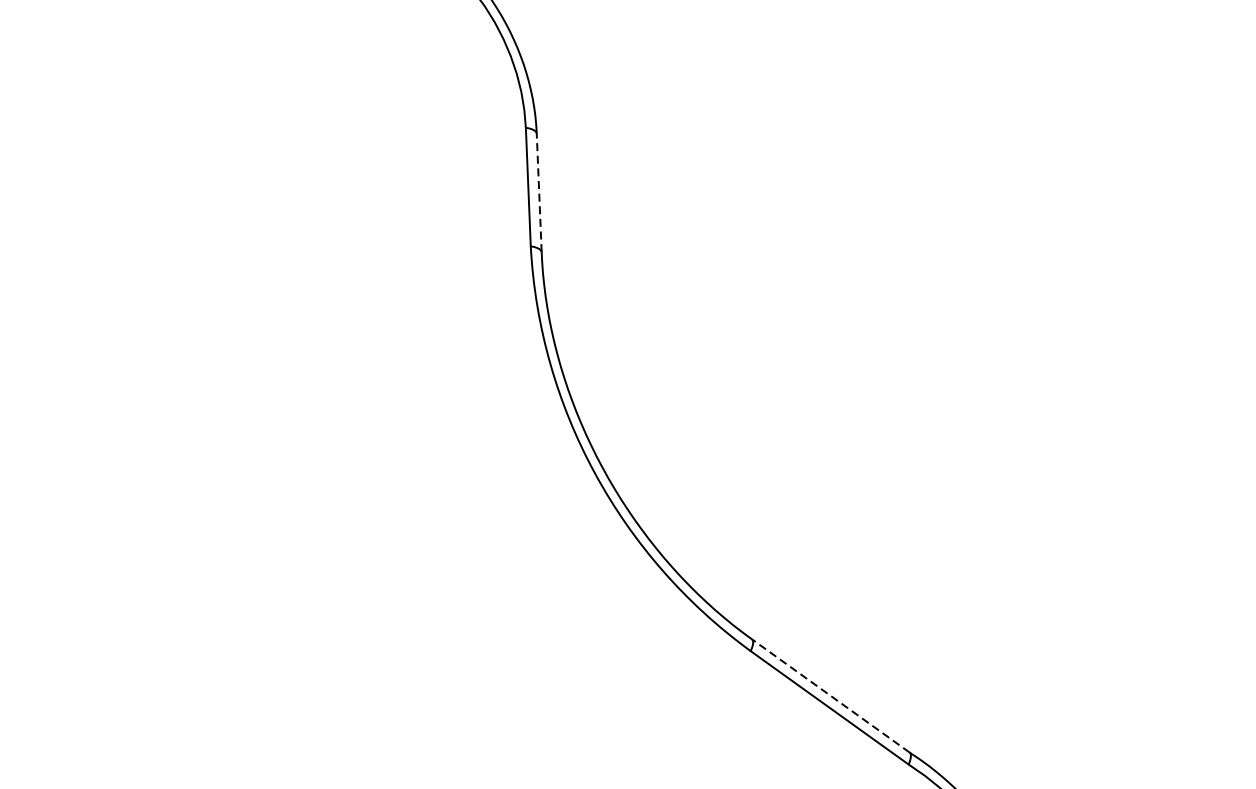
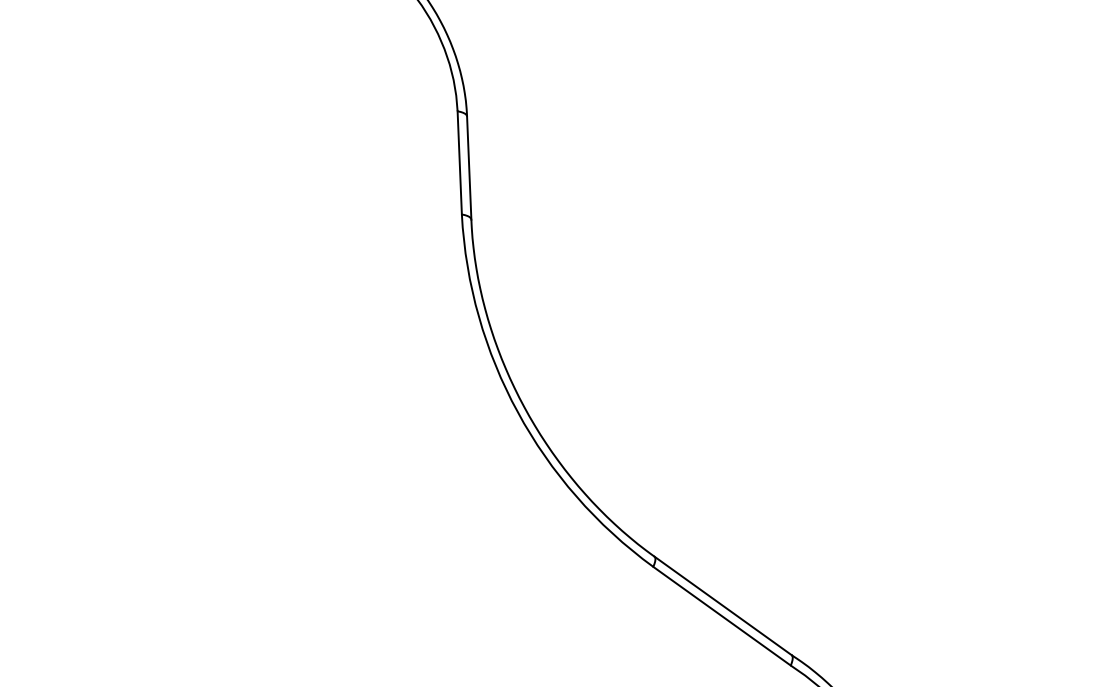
line: (539, 193) -> (469, 168), dashed -> solid
line: (830, 695) -> (722, 605), dashed -> solid

